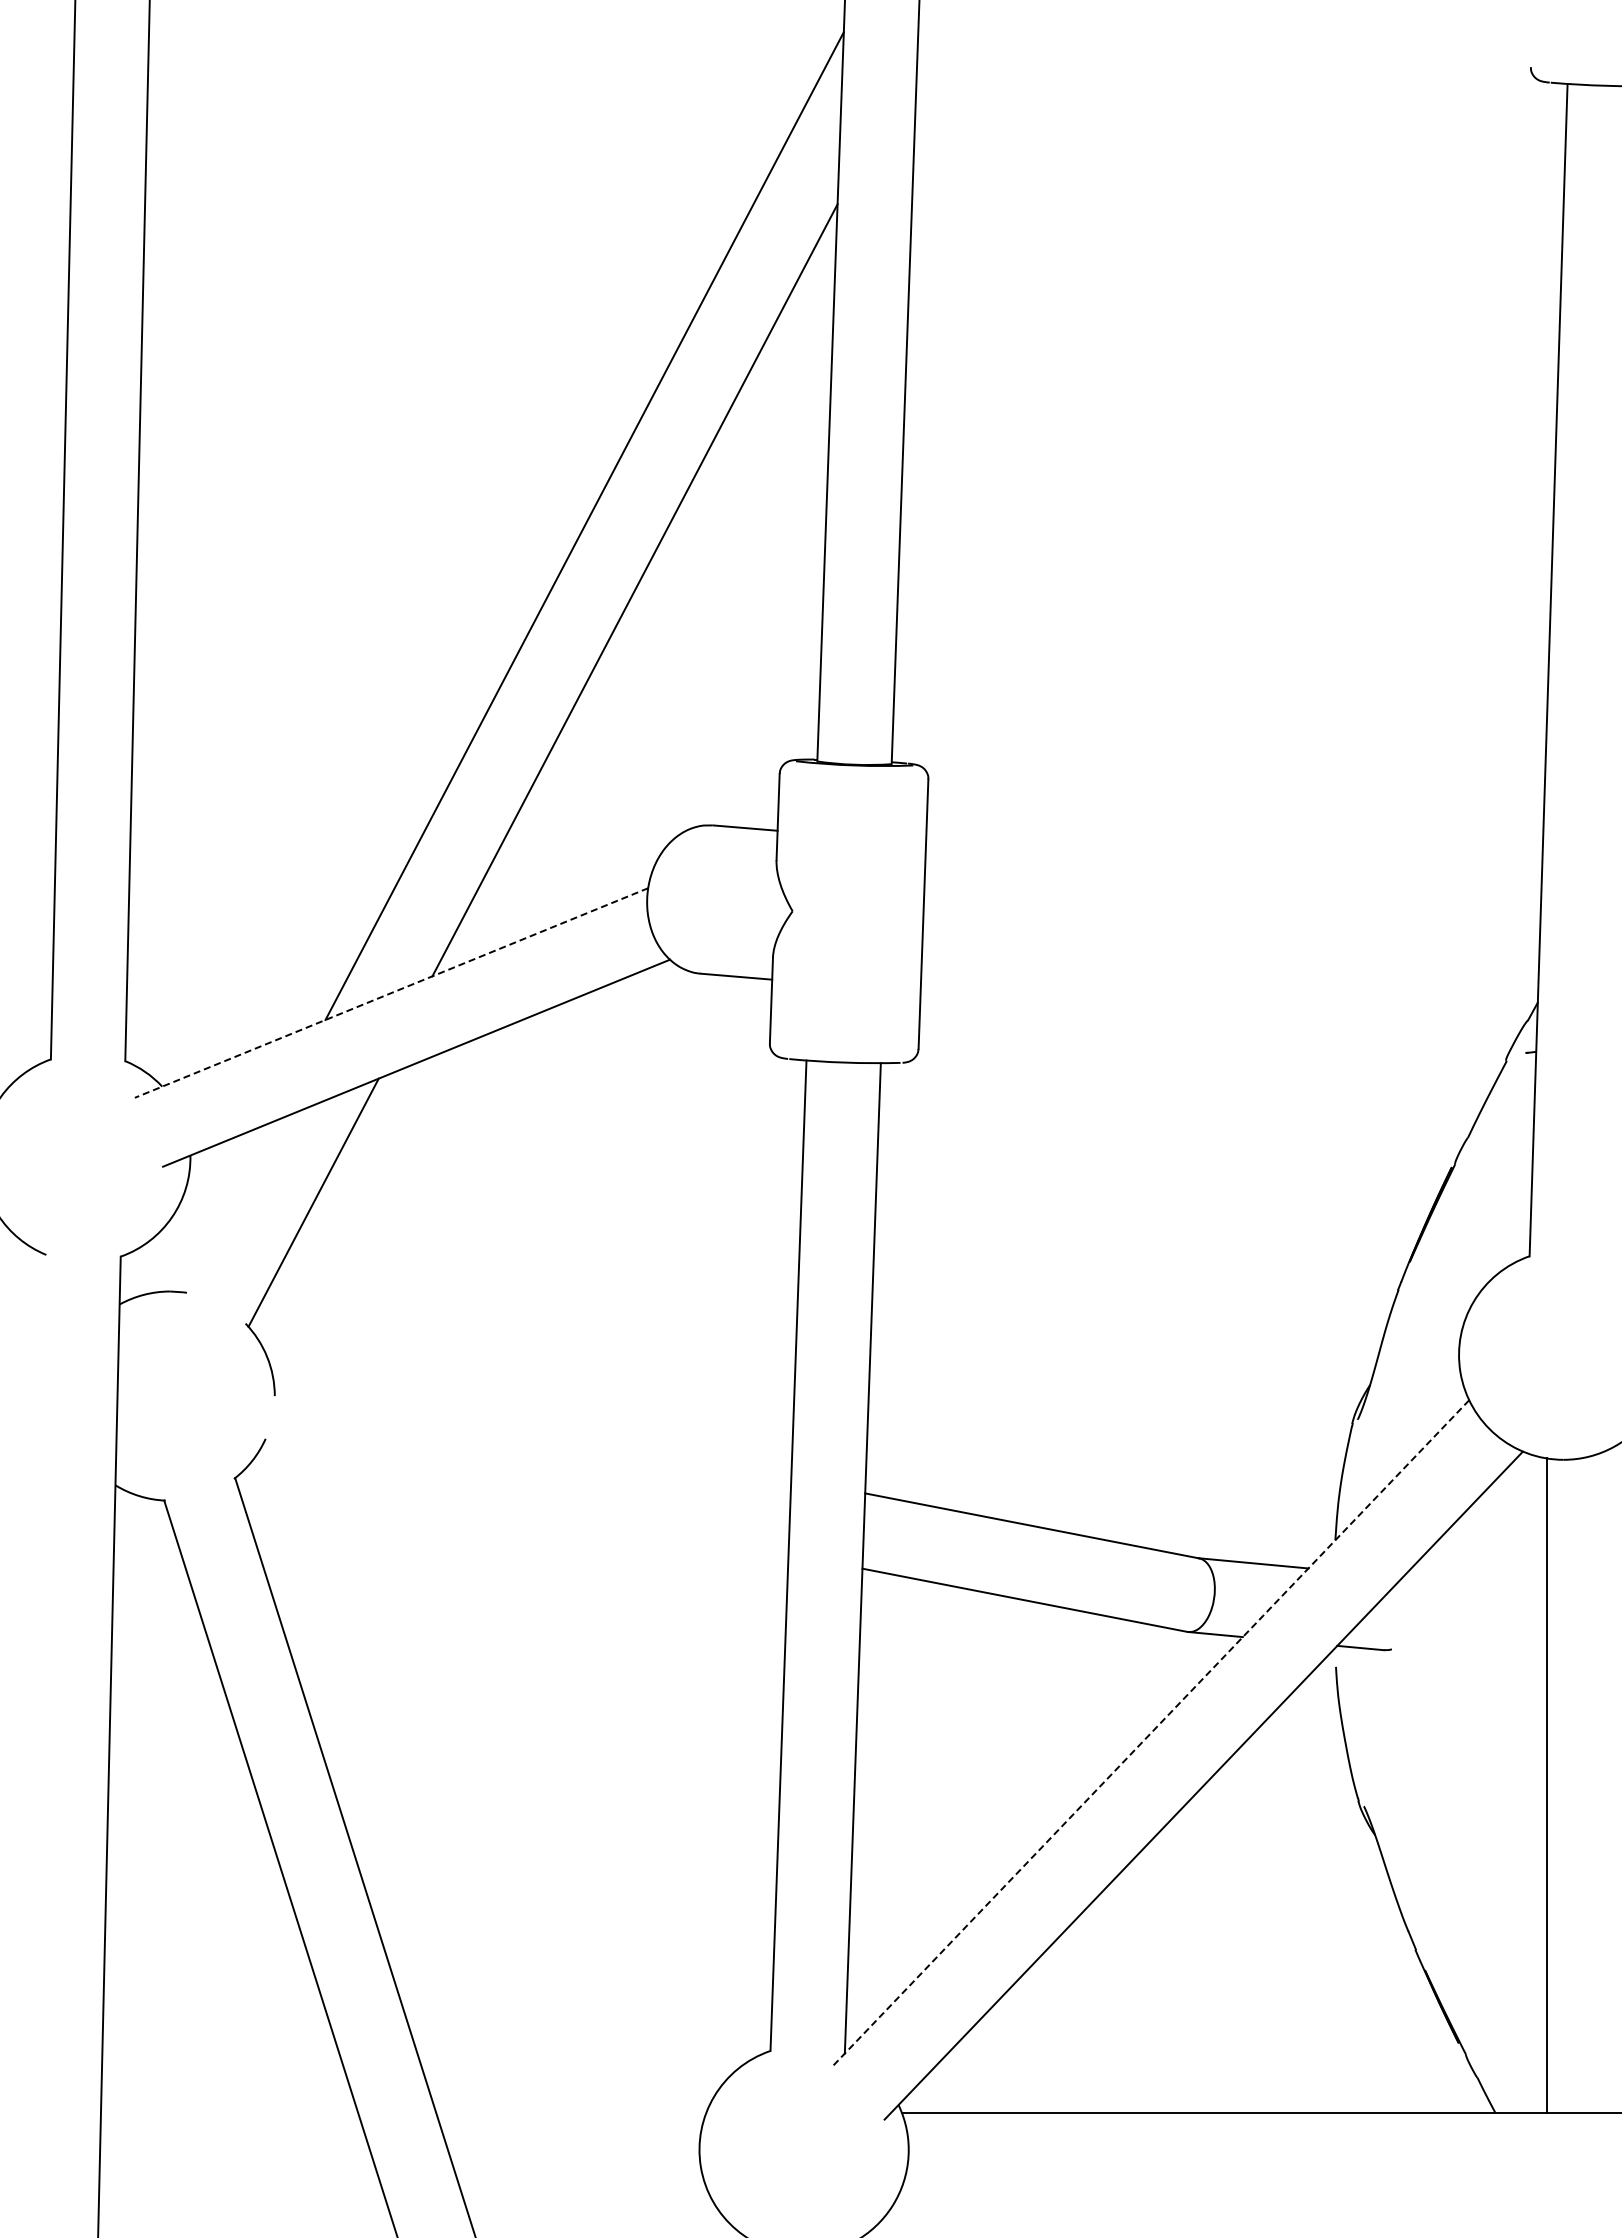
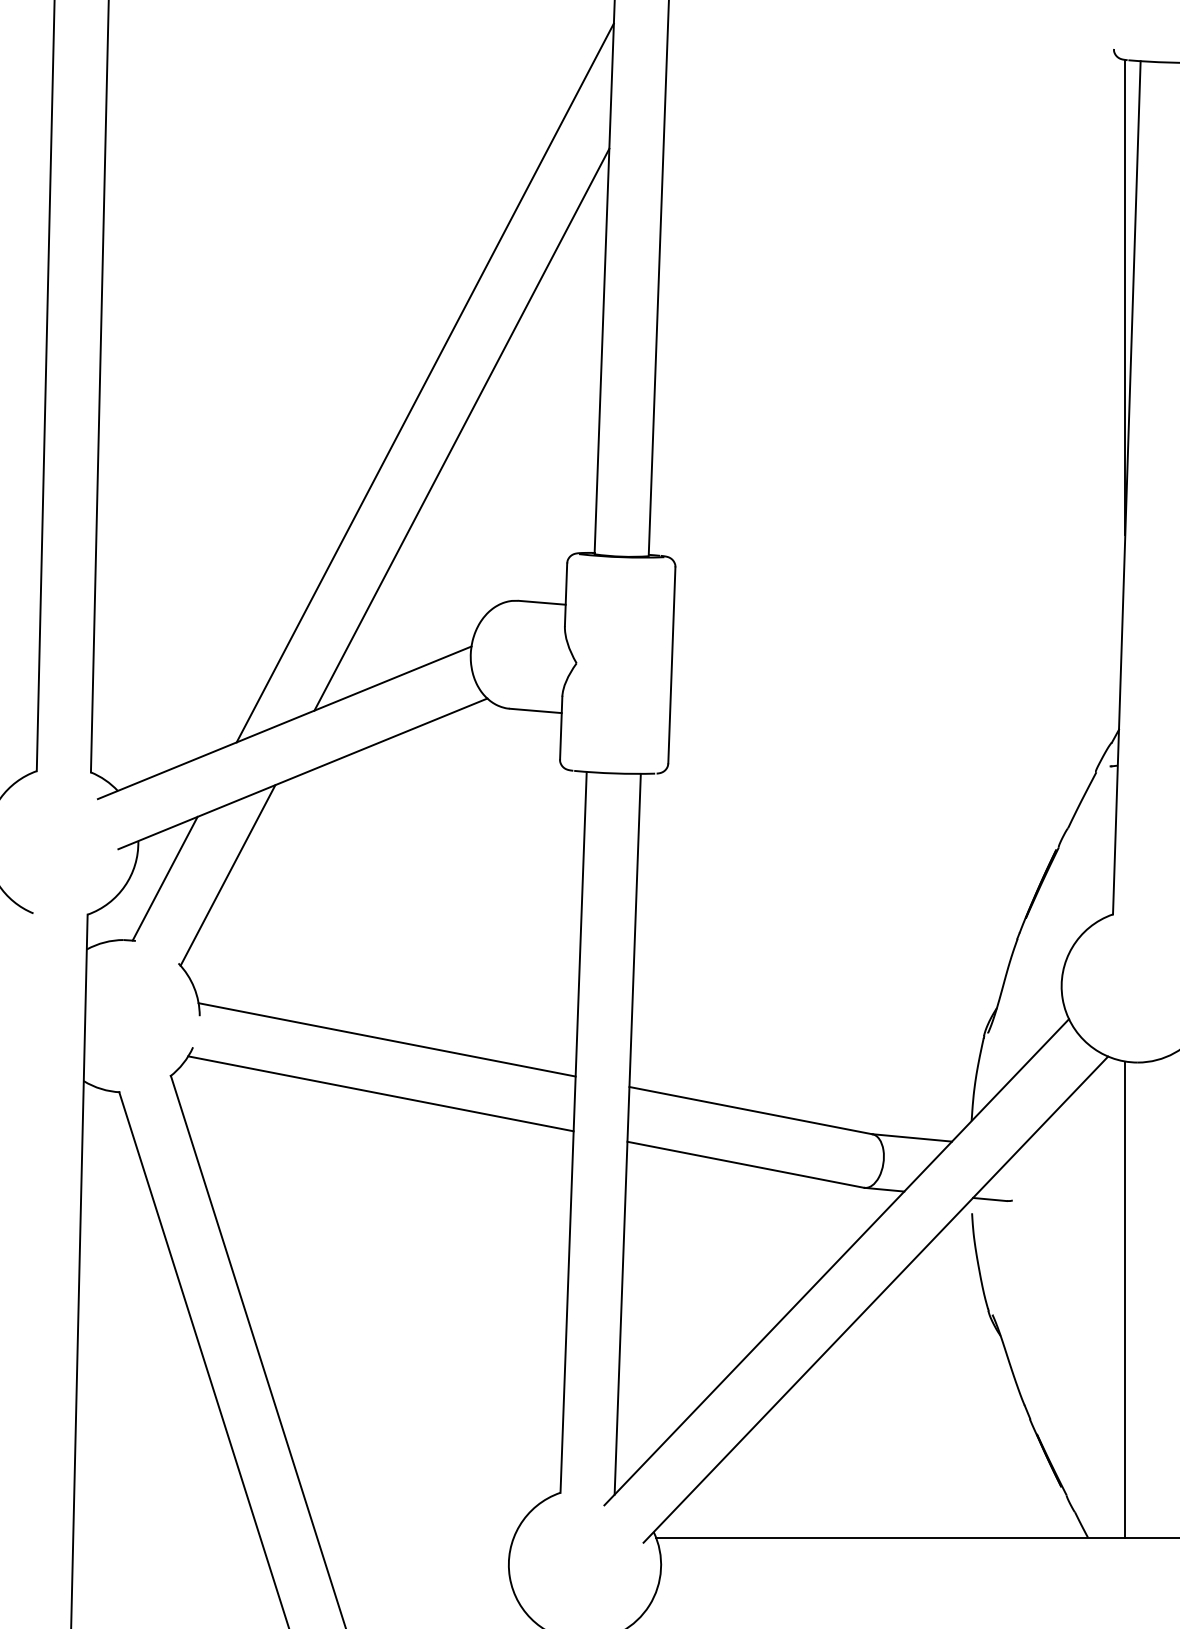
line: (1546, 408) -> (1125, 297), added
line: (391, 993) -> (284, 723), dashed -> solid
line: (226, 1207) -> (164, 878), added
line: (532, 1428) -> (387, 1039), added
line: (523, 1502) -> (380, 1093), added
line: (1149, 1734) -> (836, 1262), dashed -> solid

